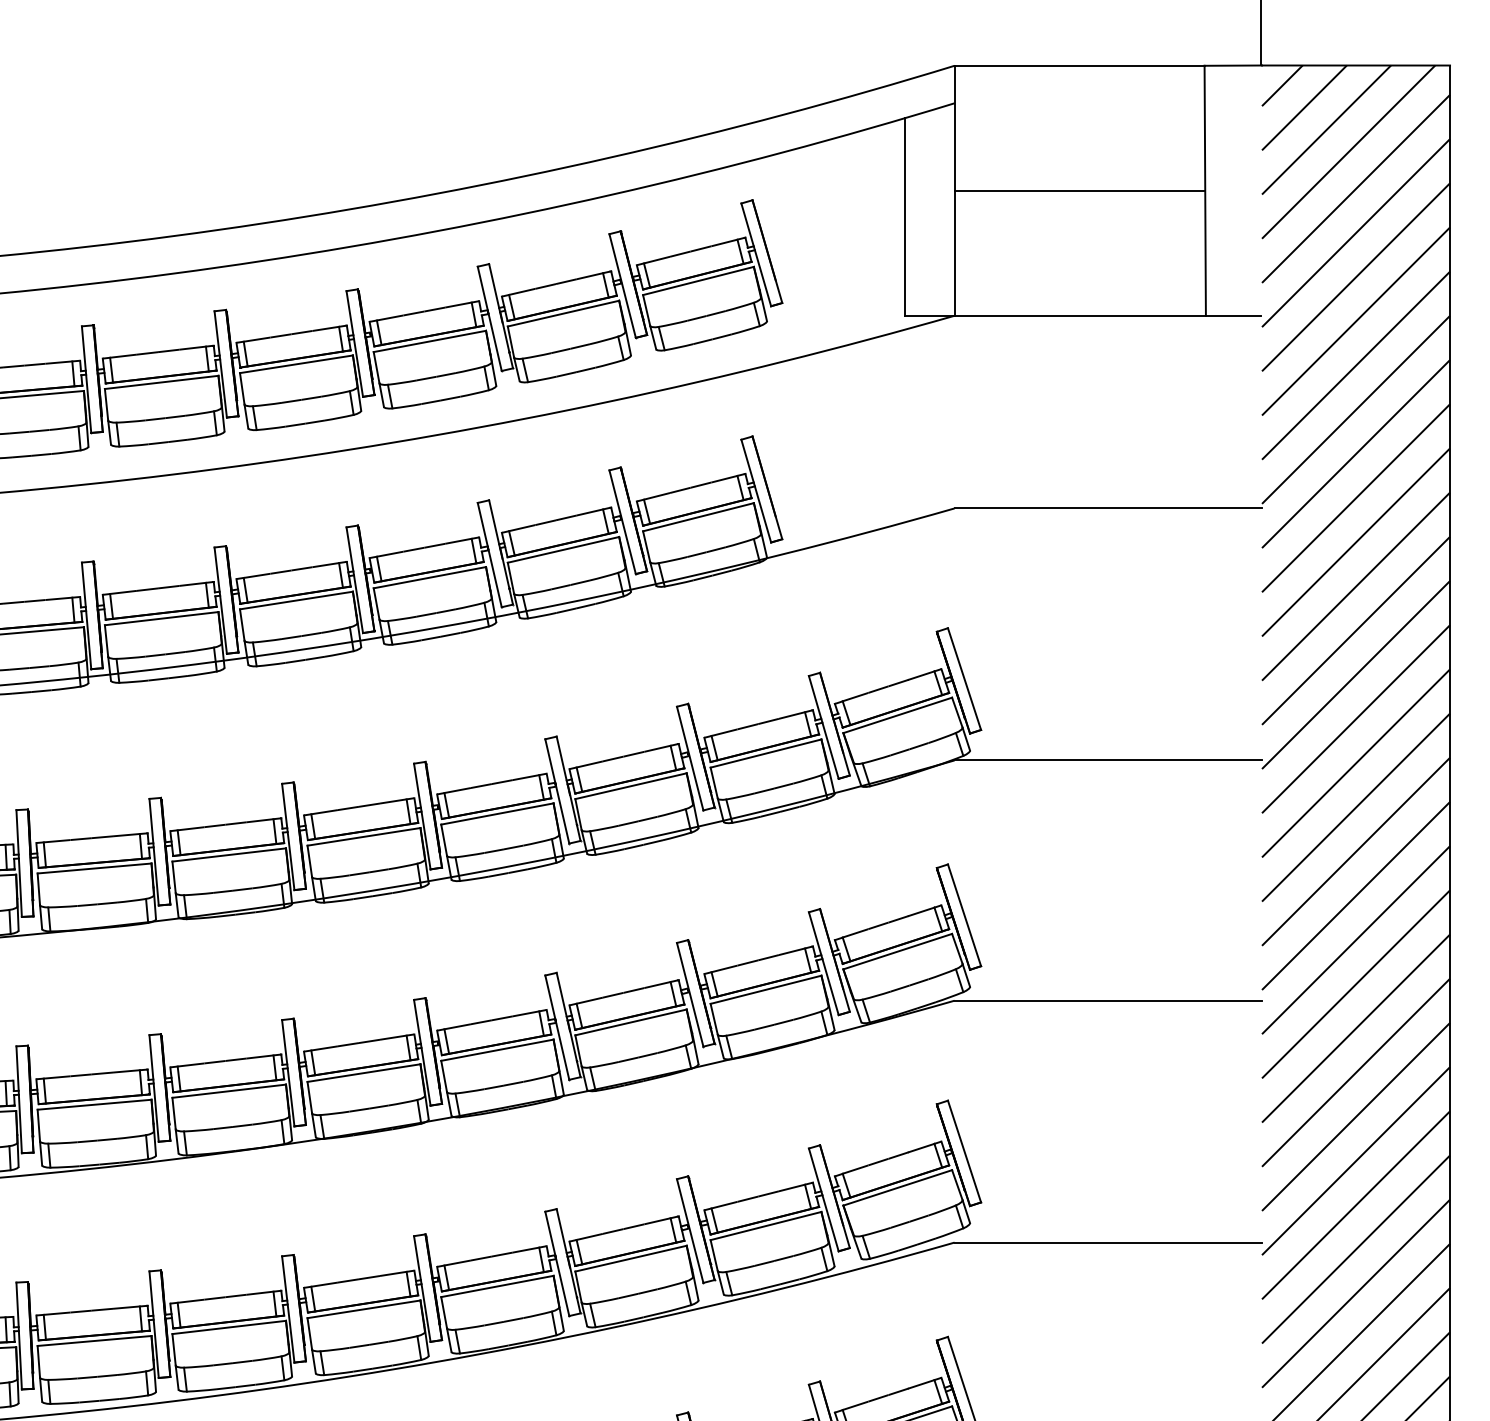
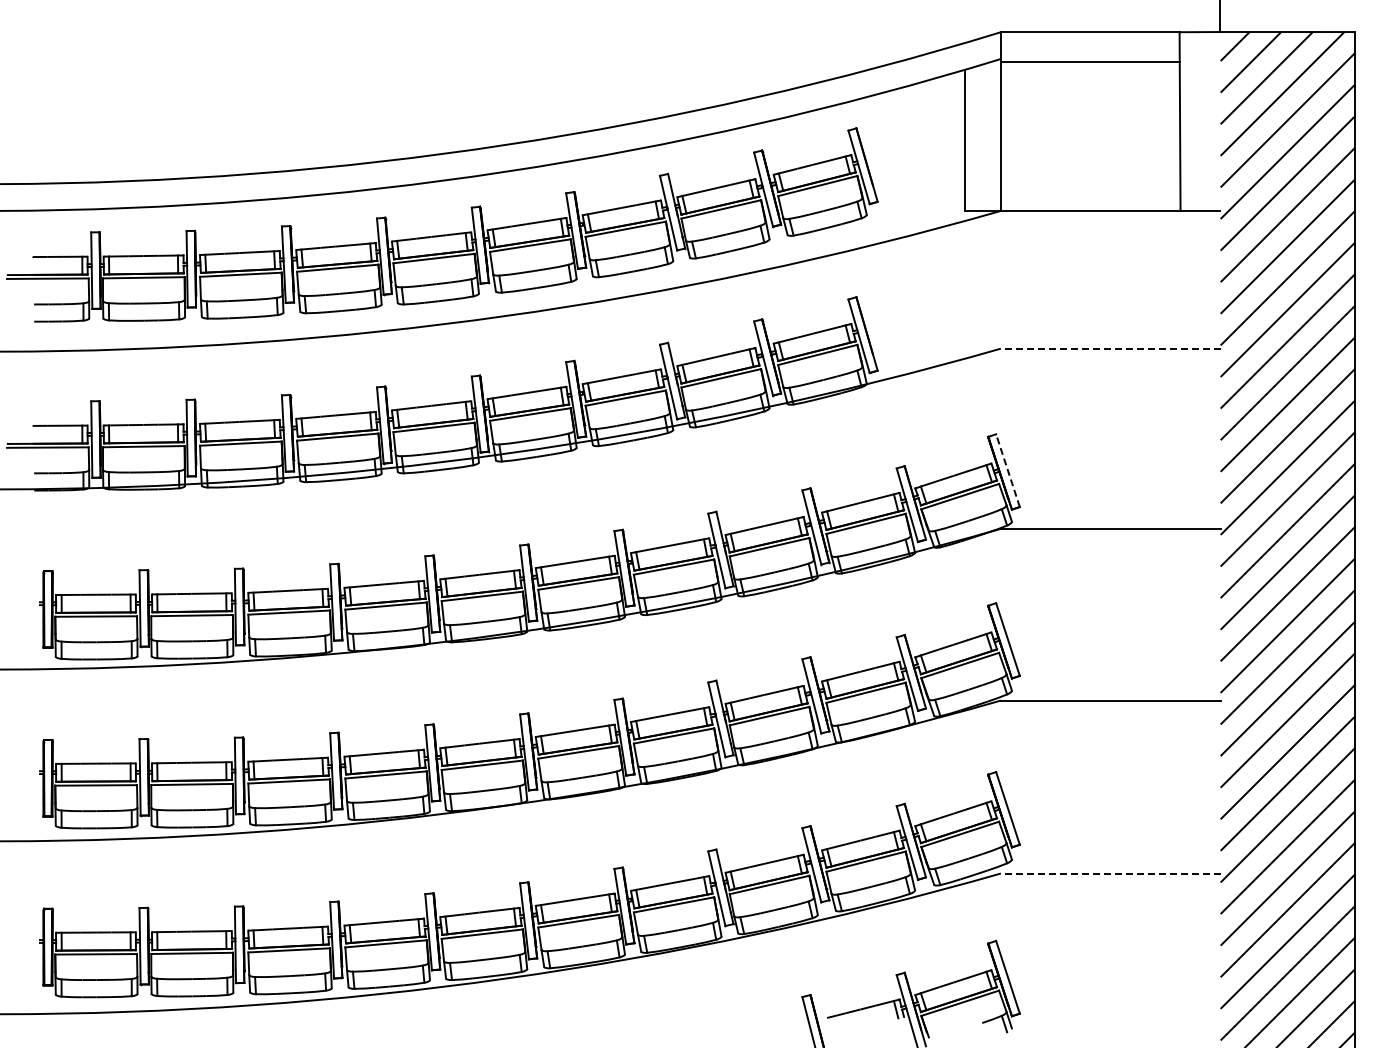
line: (1079, 190) -> (1090, 61), moved
line: (1107, 508) -> (1110, 348), solid -> dashed
line: (963, 678) -> (1007, 470), solid -> dashed
line: (1107, 1242) -> (1110, 873), solid -> dashed

